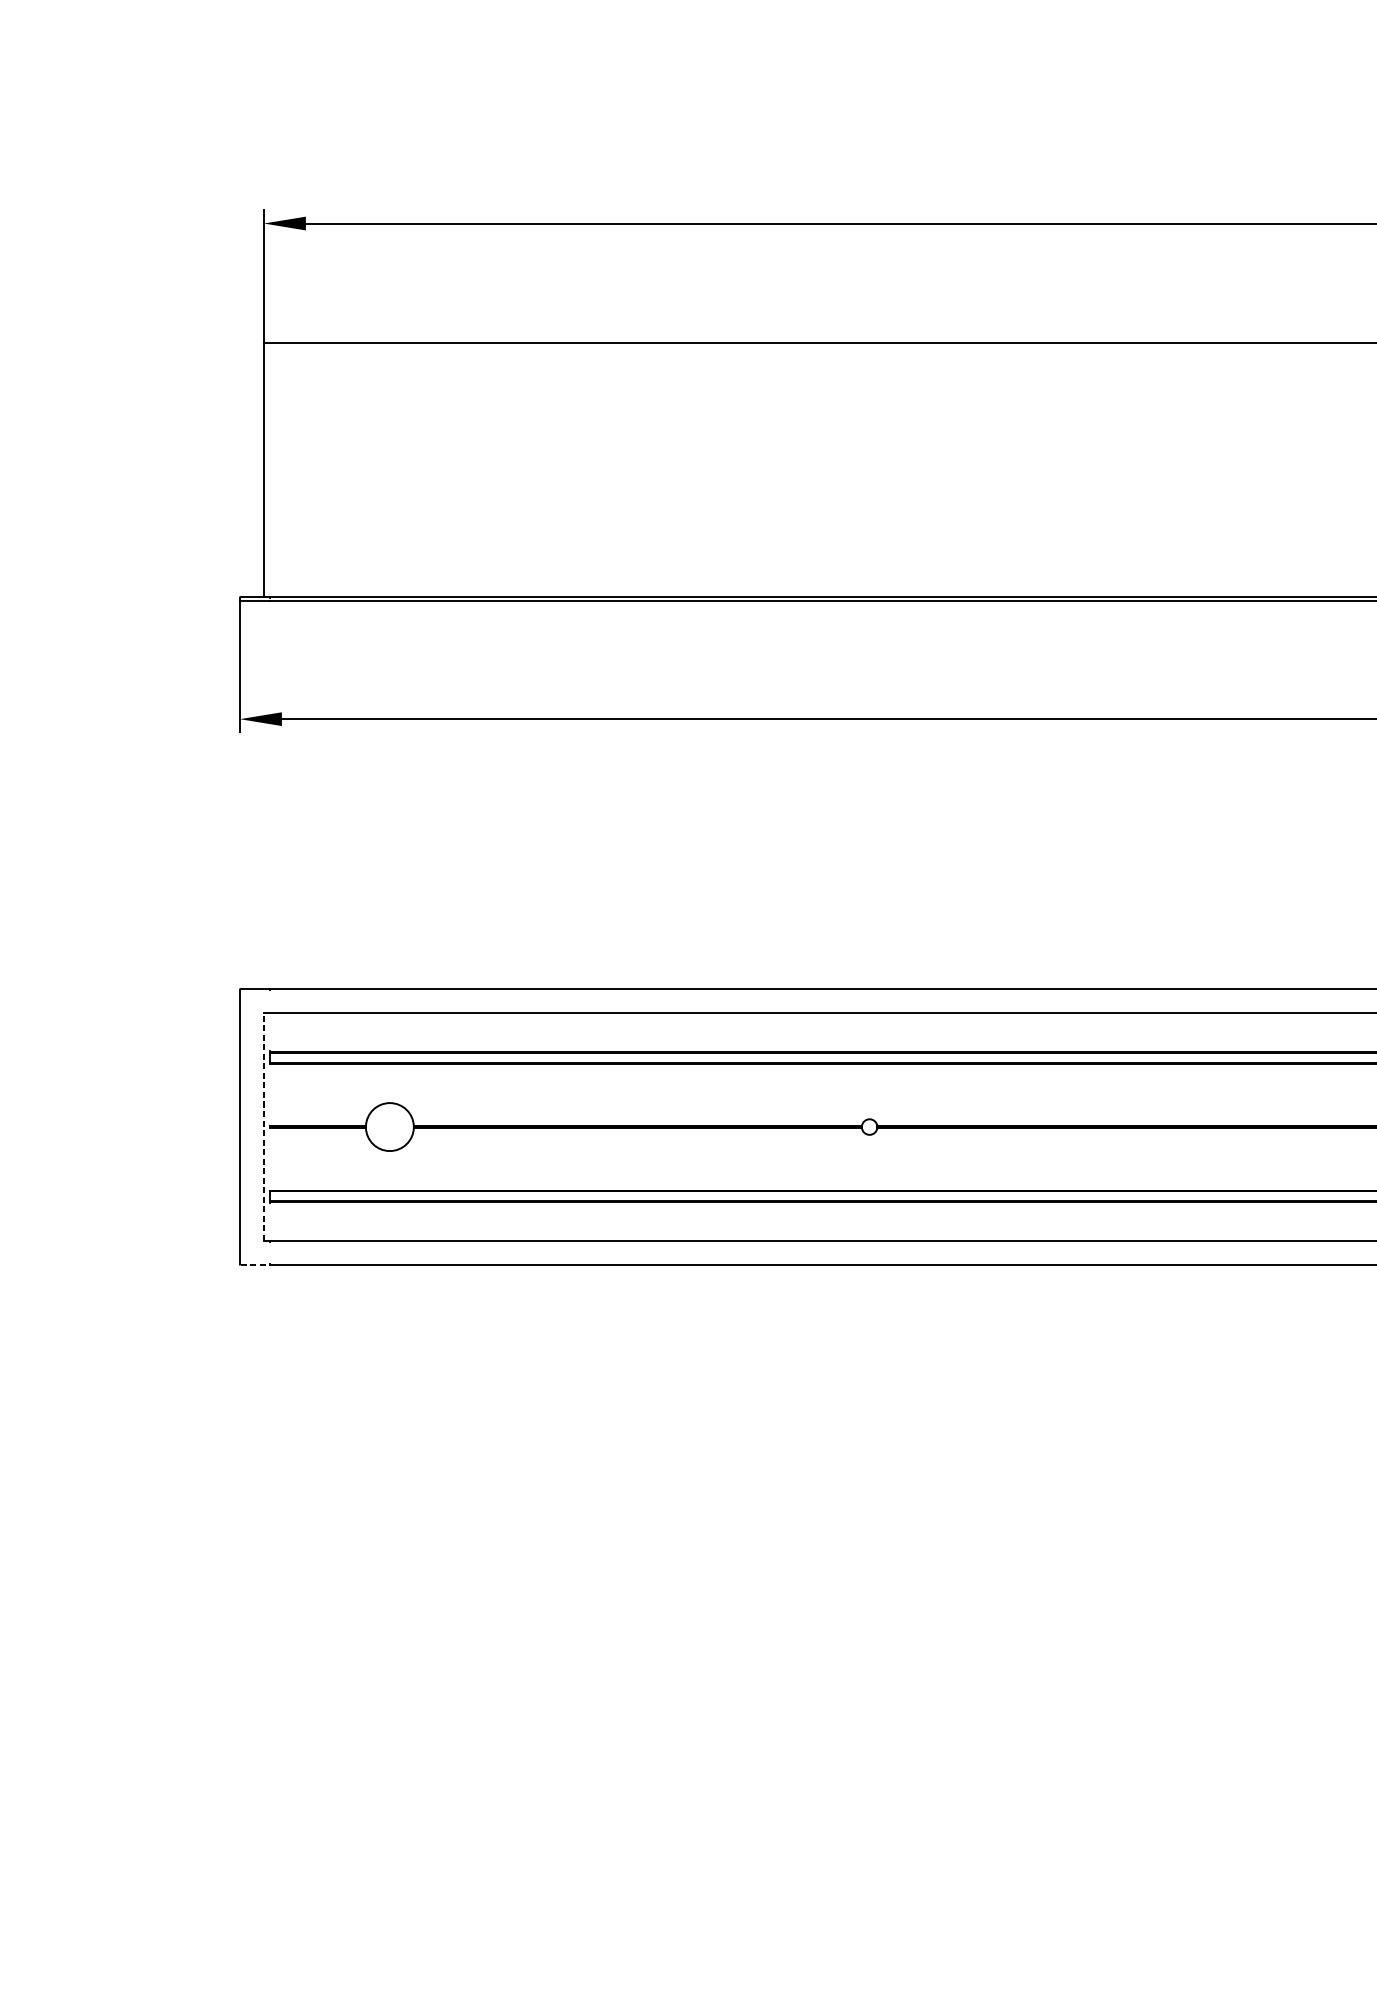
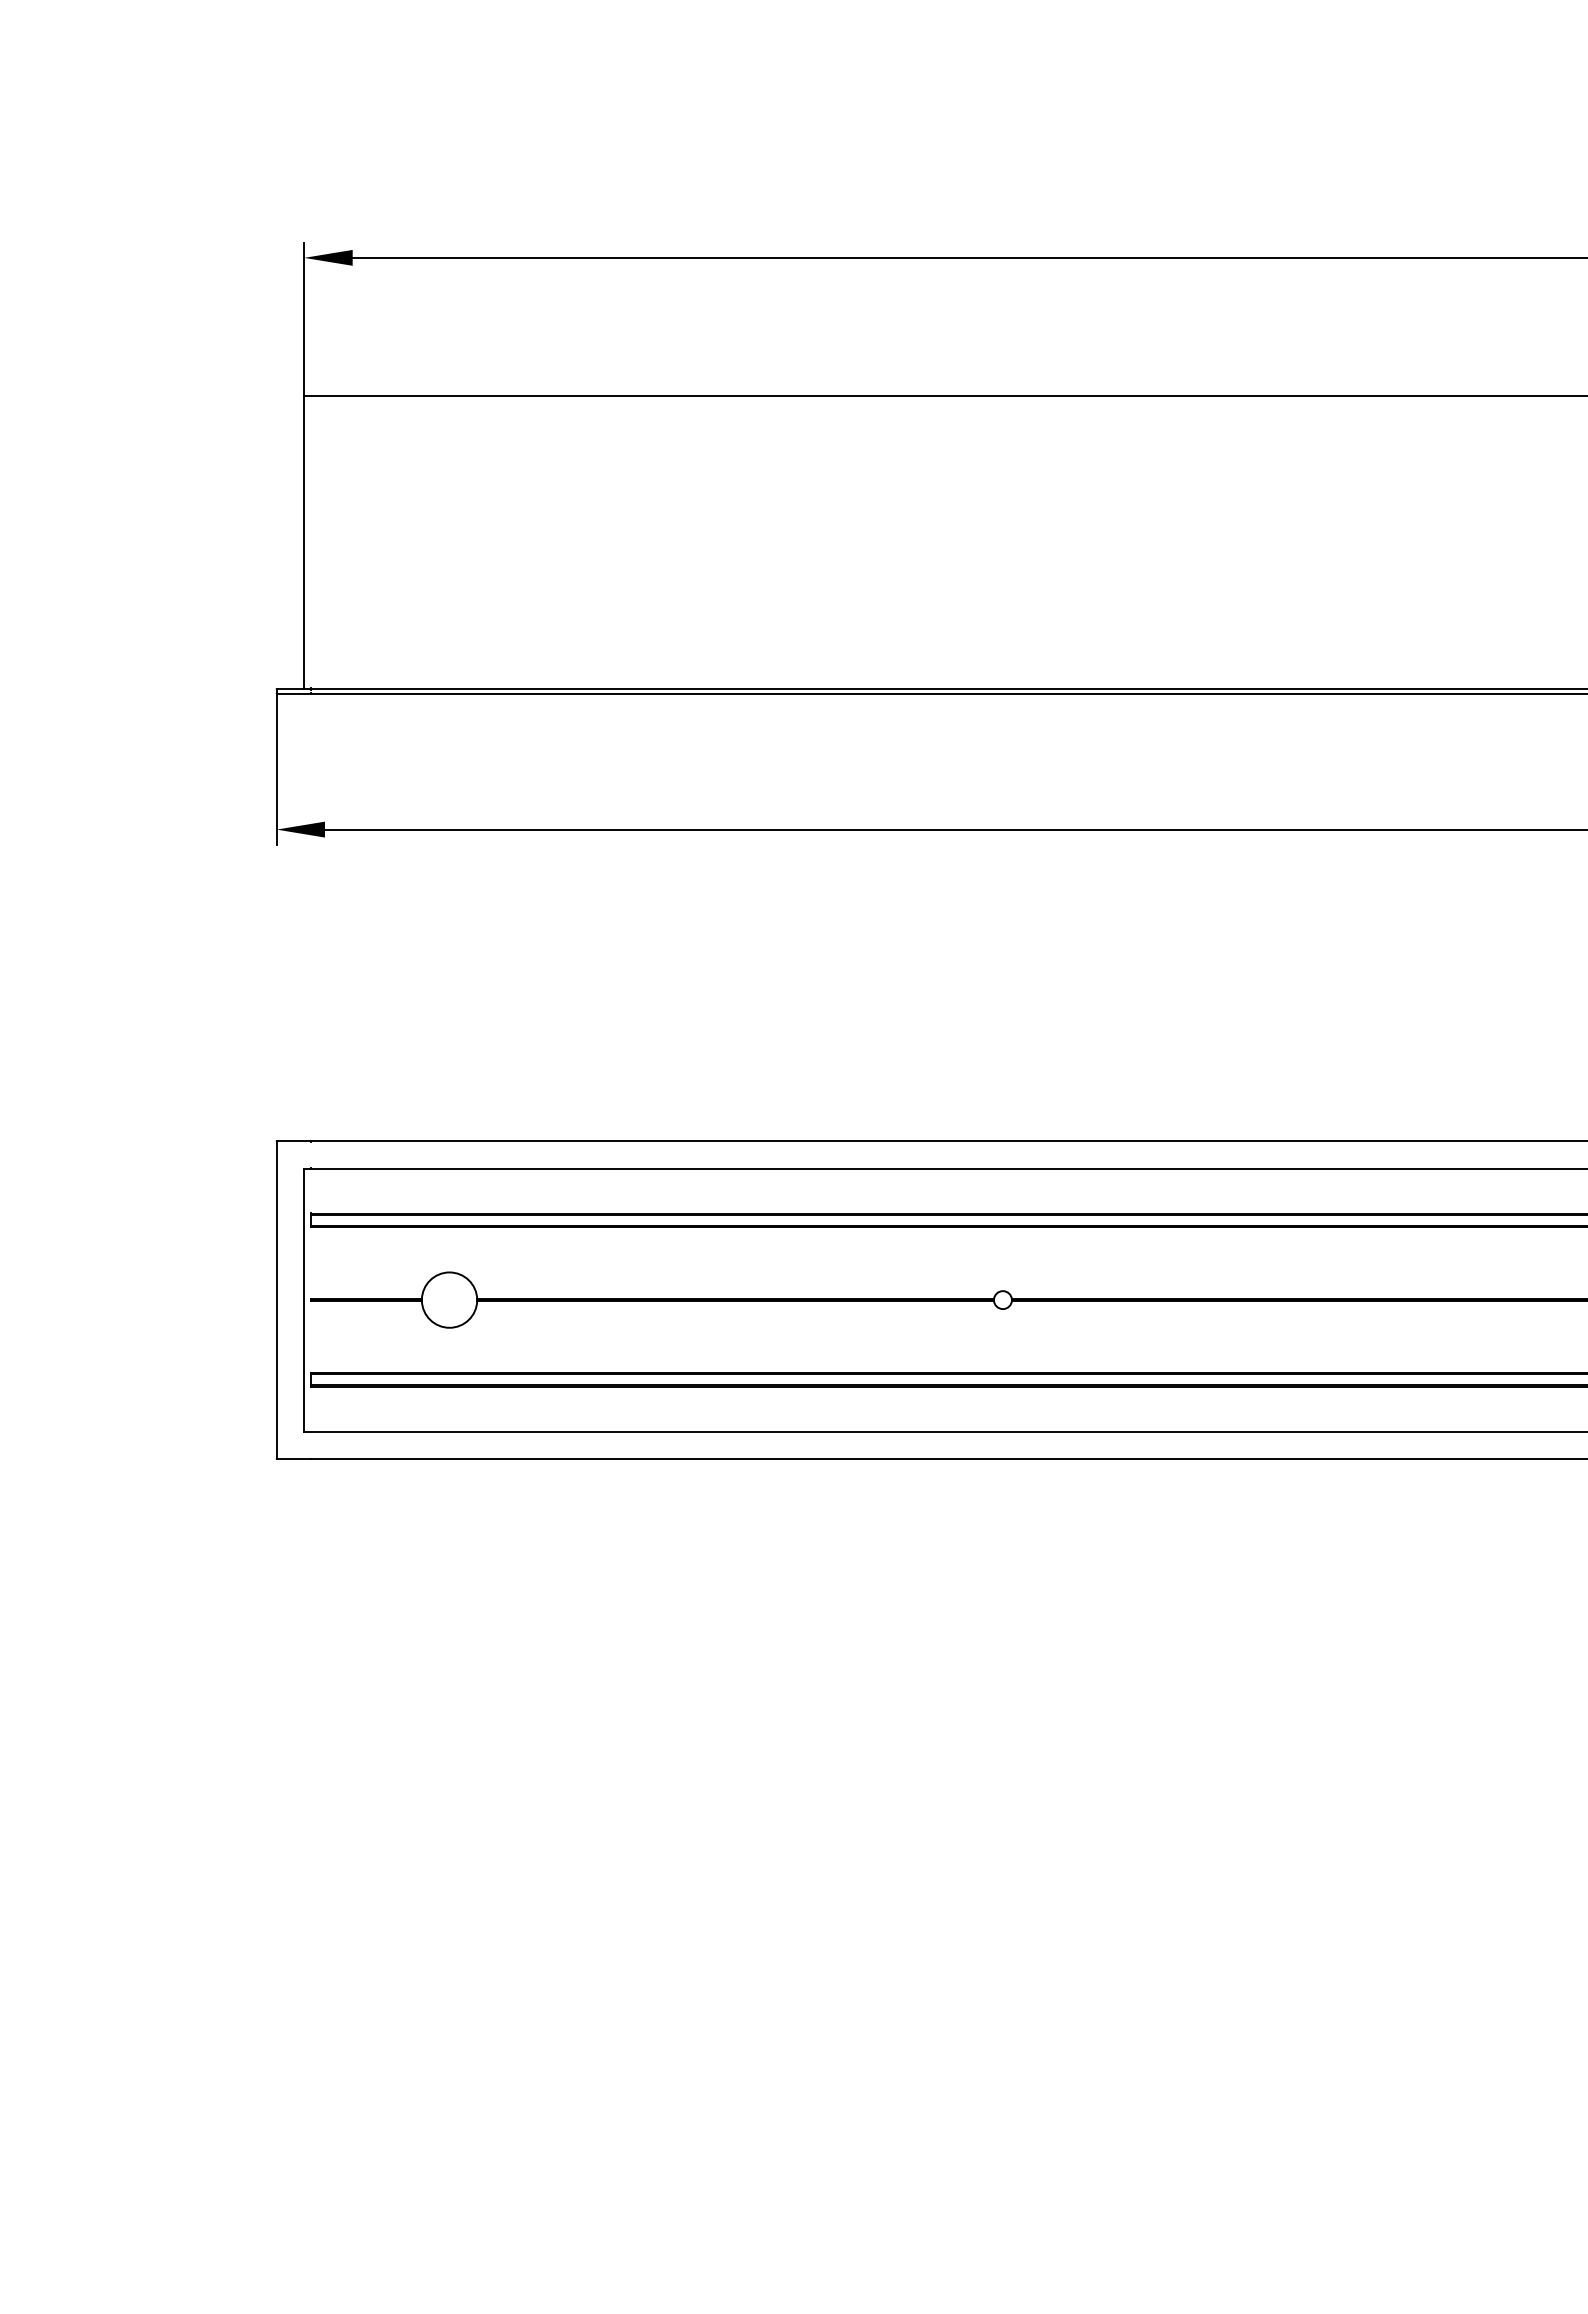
line: (264, 1126) -> (304, 1299), dashed -> solid
line: (255, 1265) -> (294, 1459), dashed -> solid

